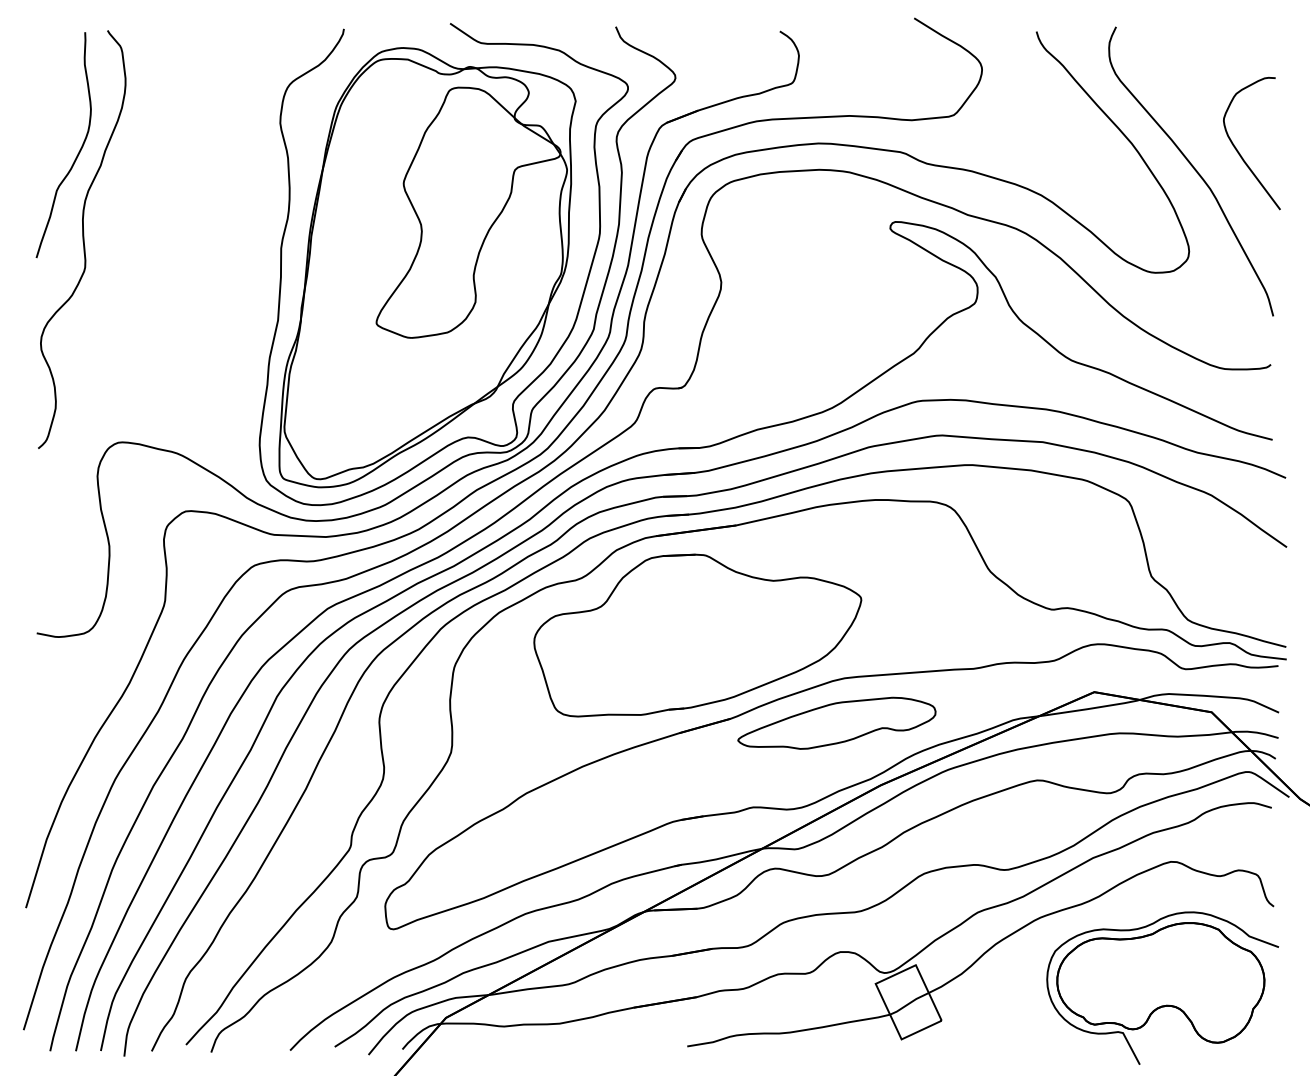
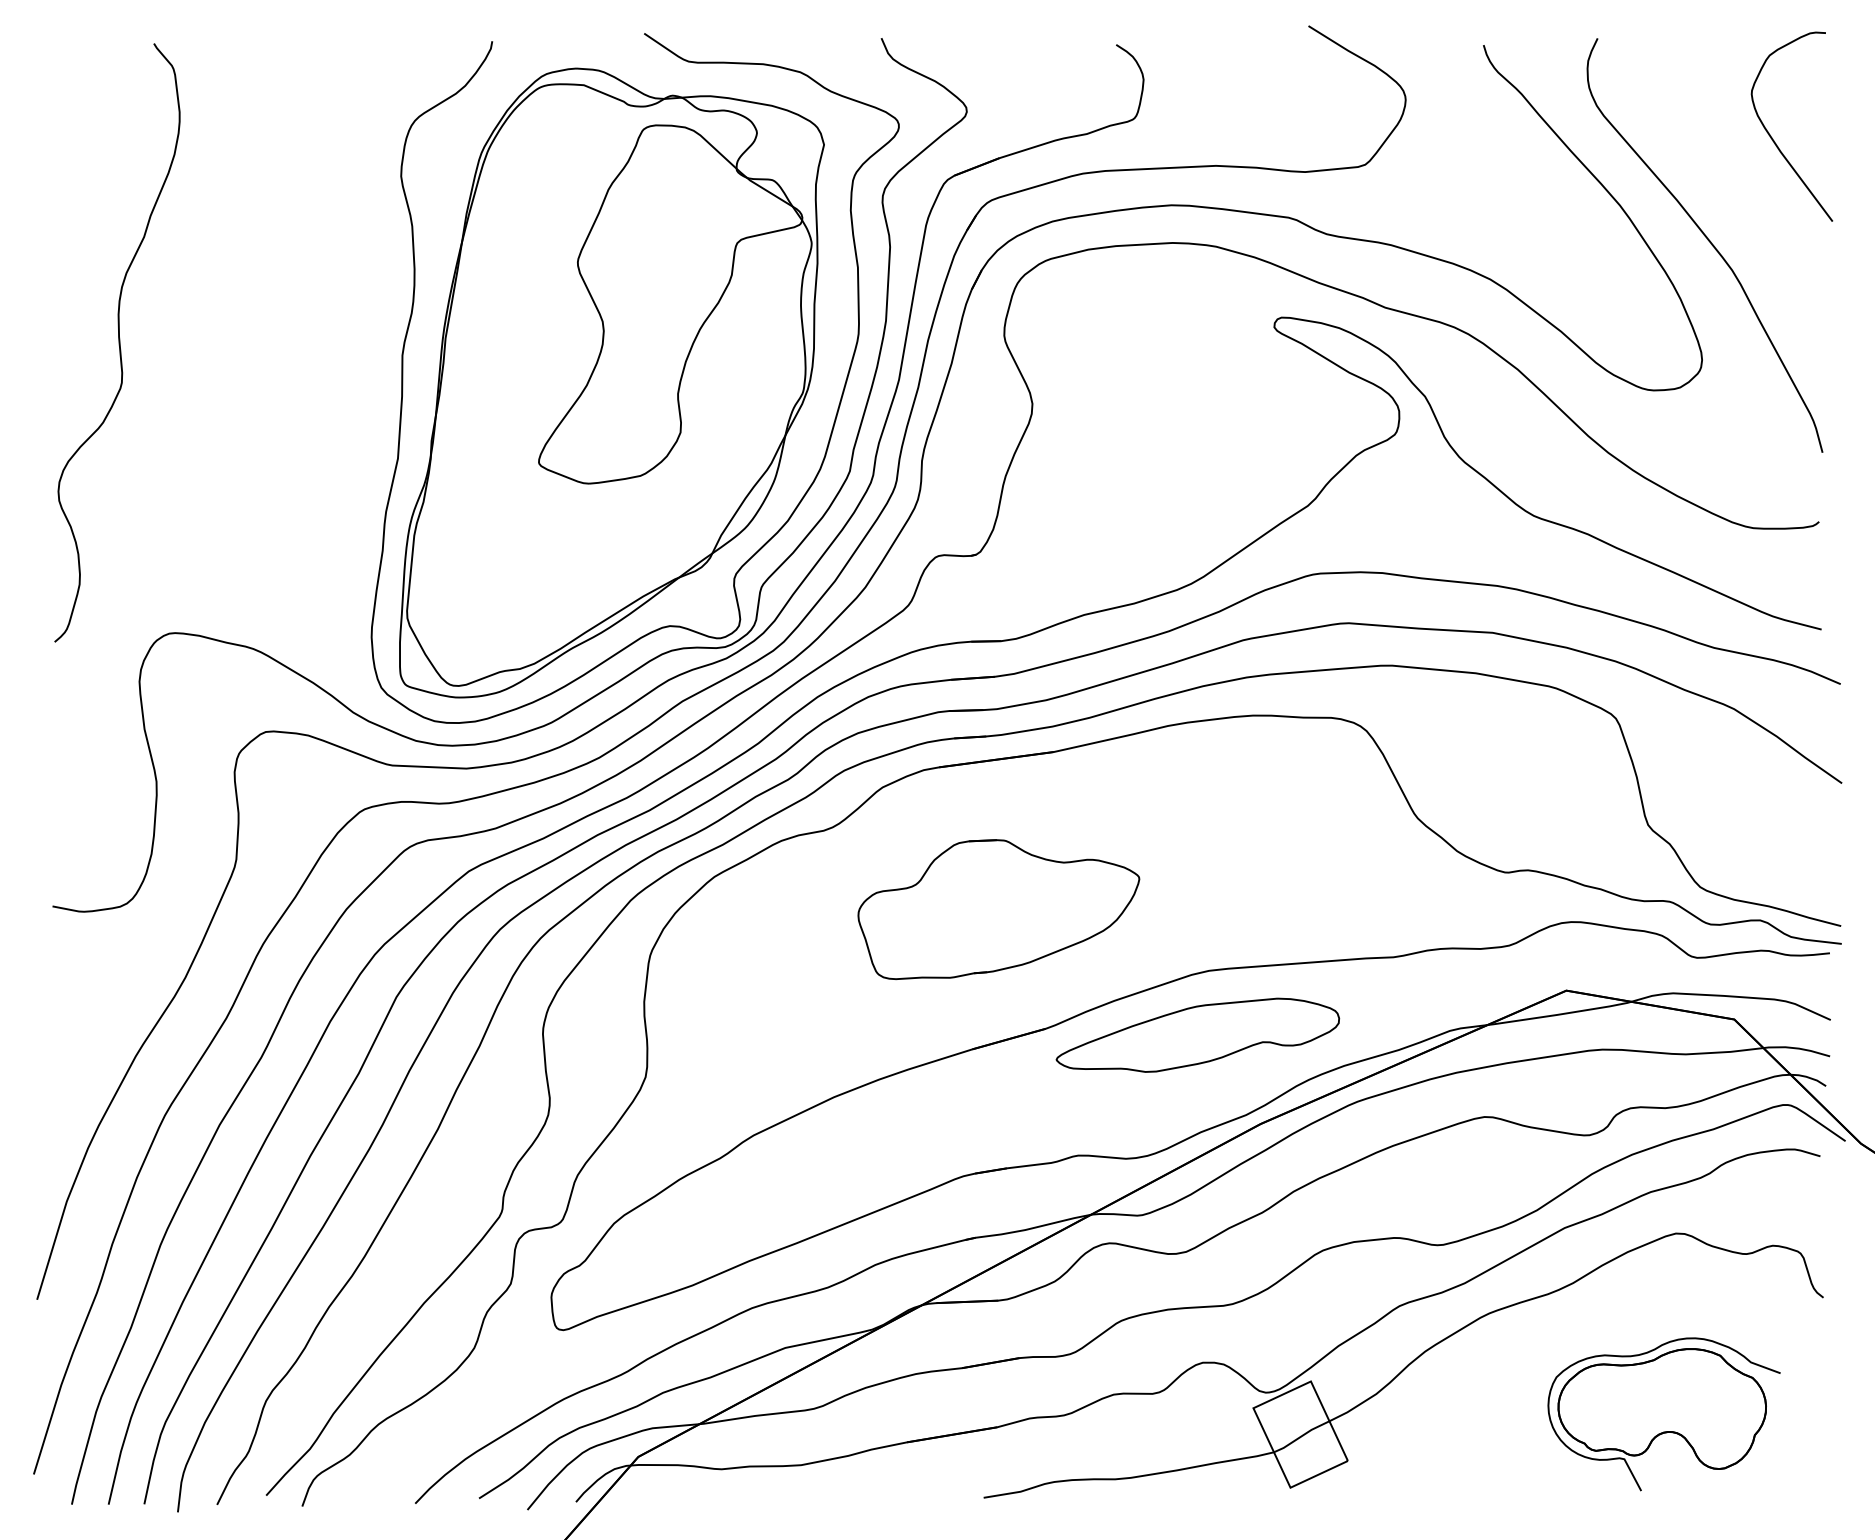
curve: (1238, 150) -> (1772, 136), moved
curve: (77, 153) -> (110, 219), removed
part: (697, 635) -> (998, 909), size x0.6
part: (1162, 987) -> (1663, 1413), size x0.7

